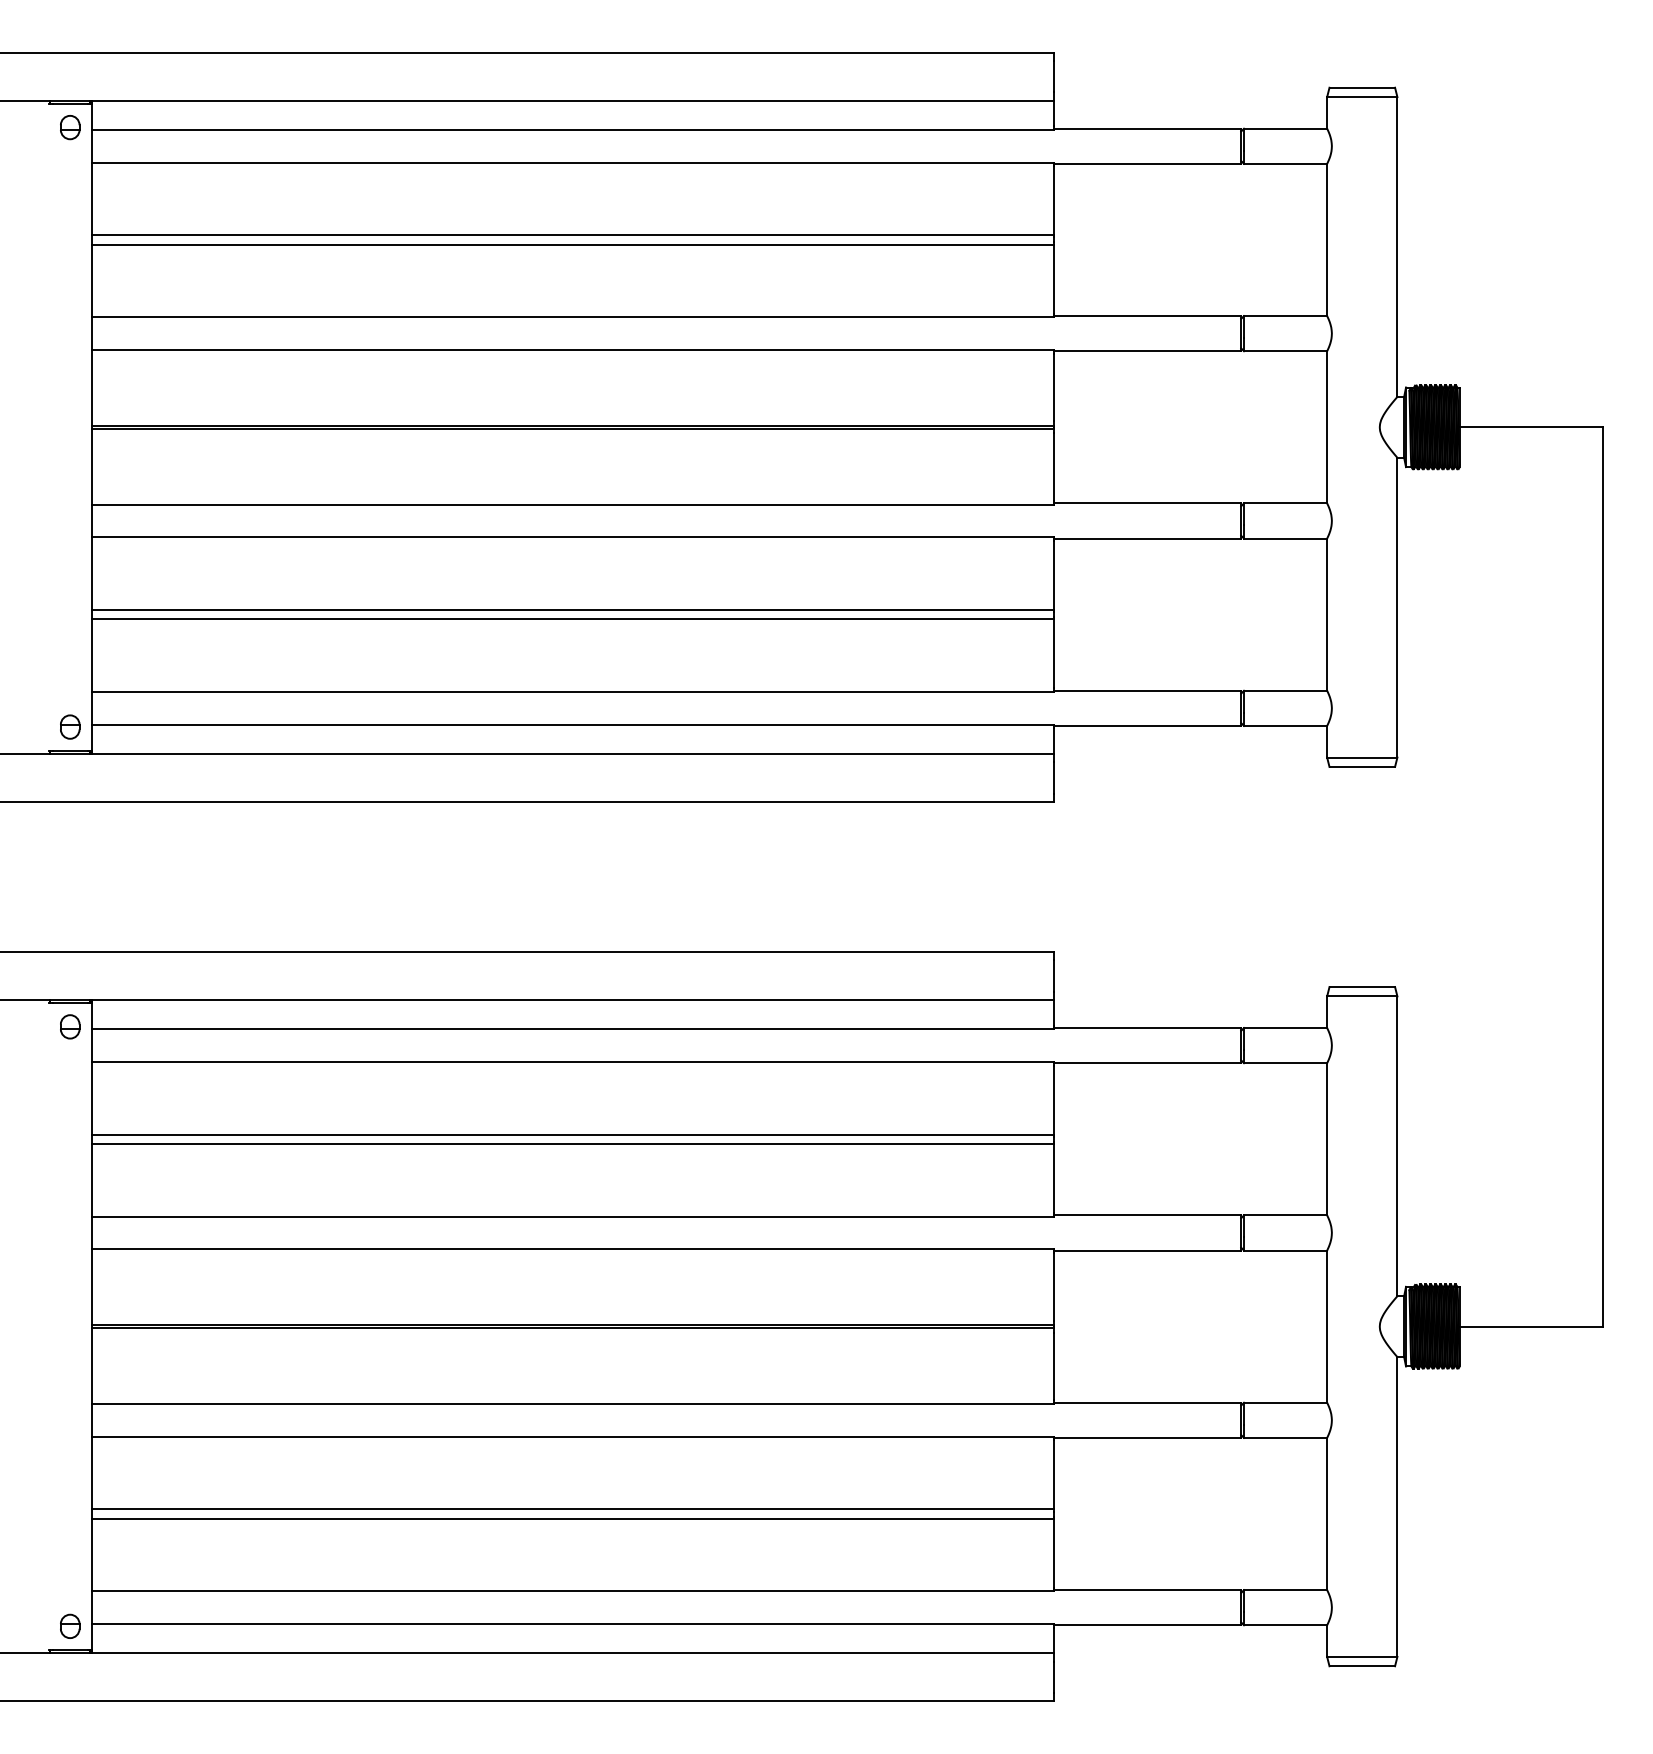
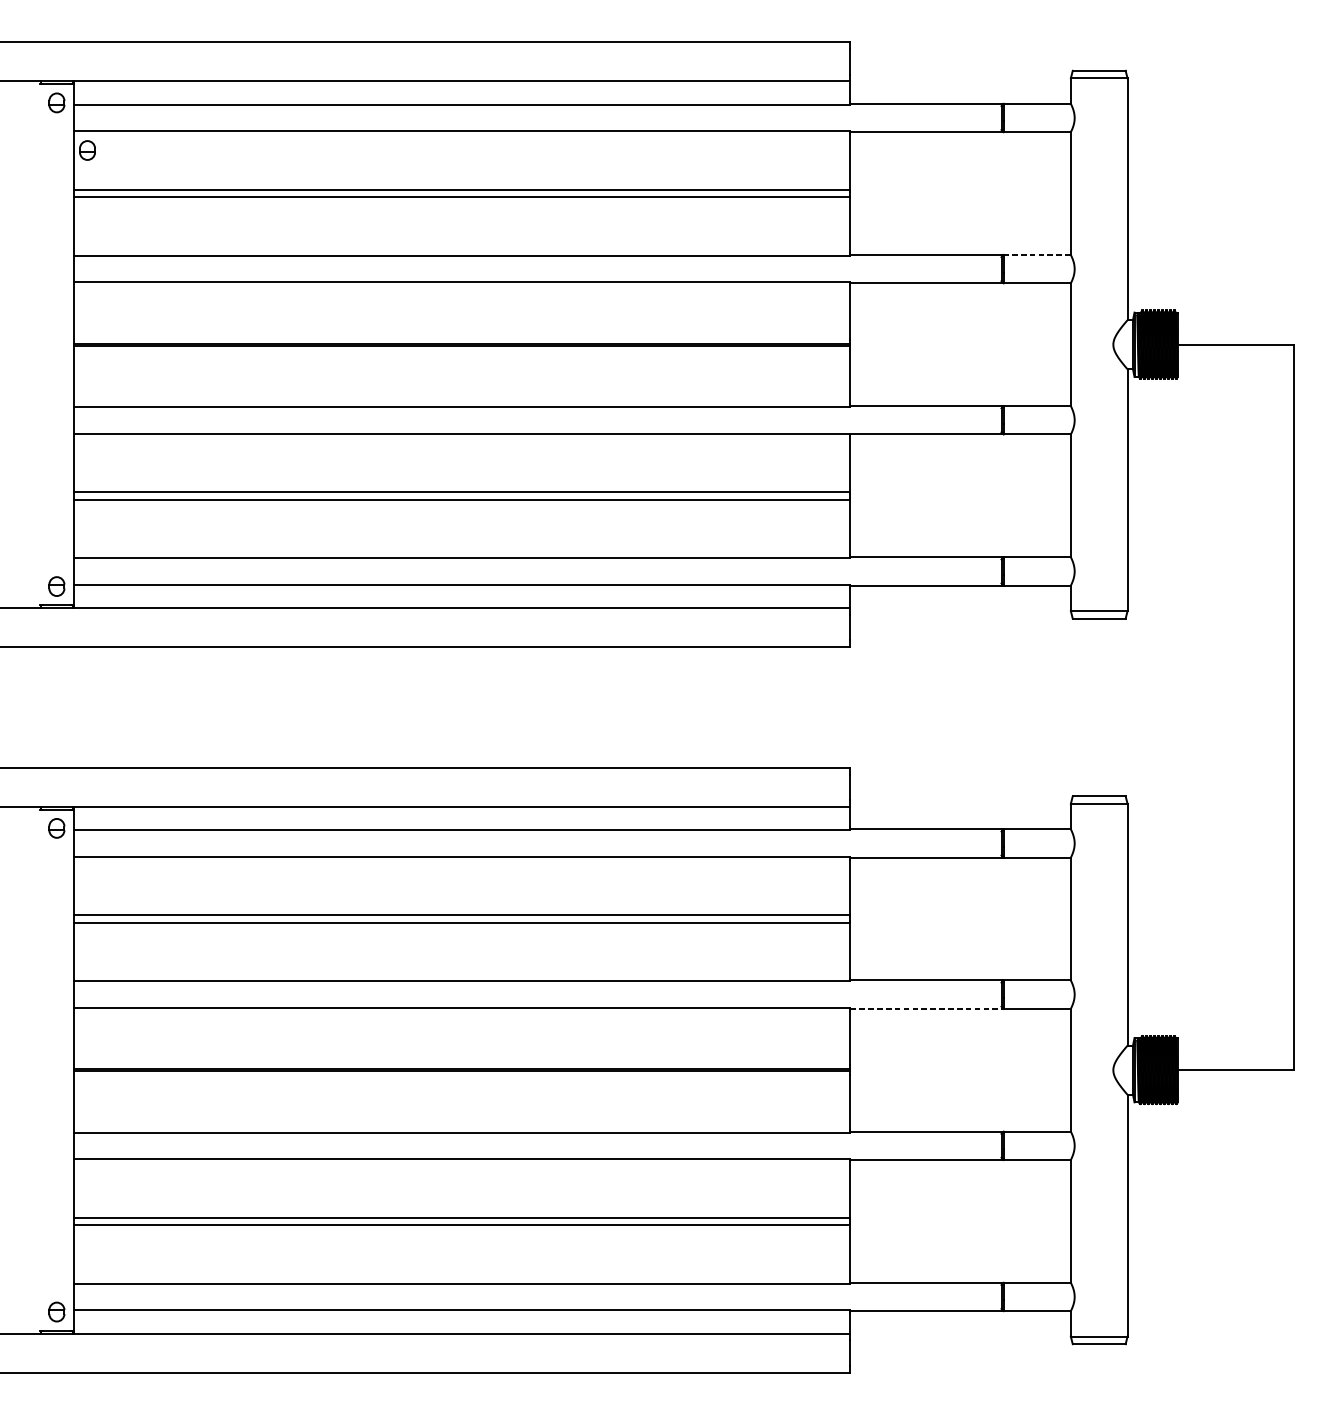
part: (108, 186) -> (87, 150), added
line: (1285, 316) -> (1037, 255), solid -> dashed
line: (1147, 1250) -> (925, 1008), solid -> dashed

